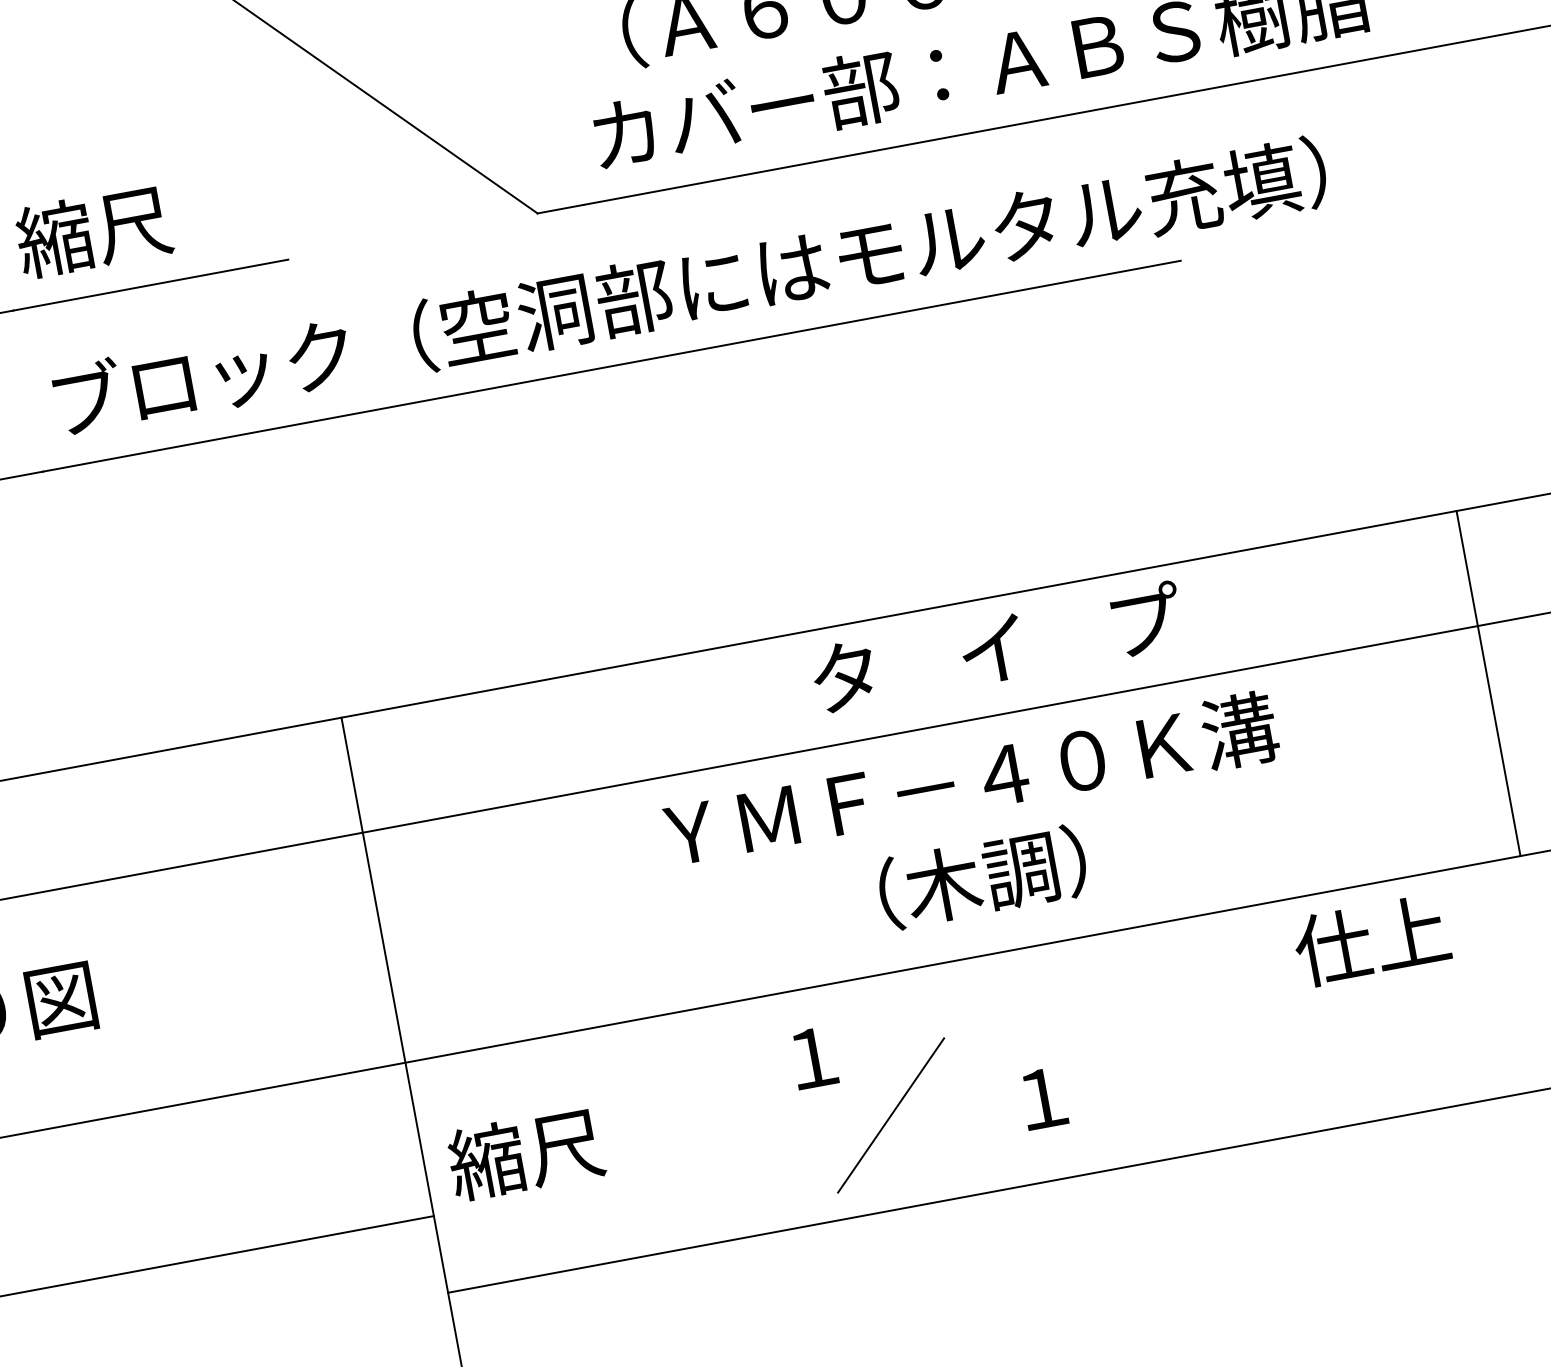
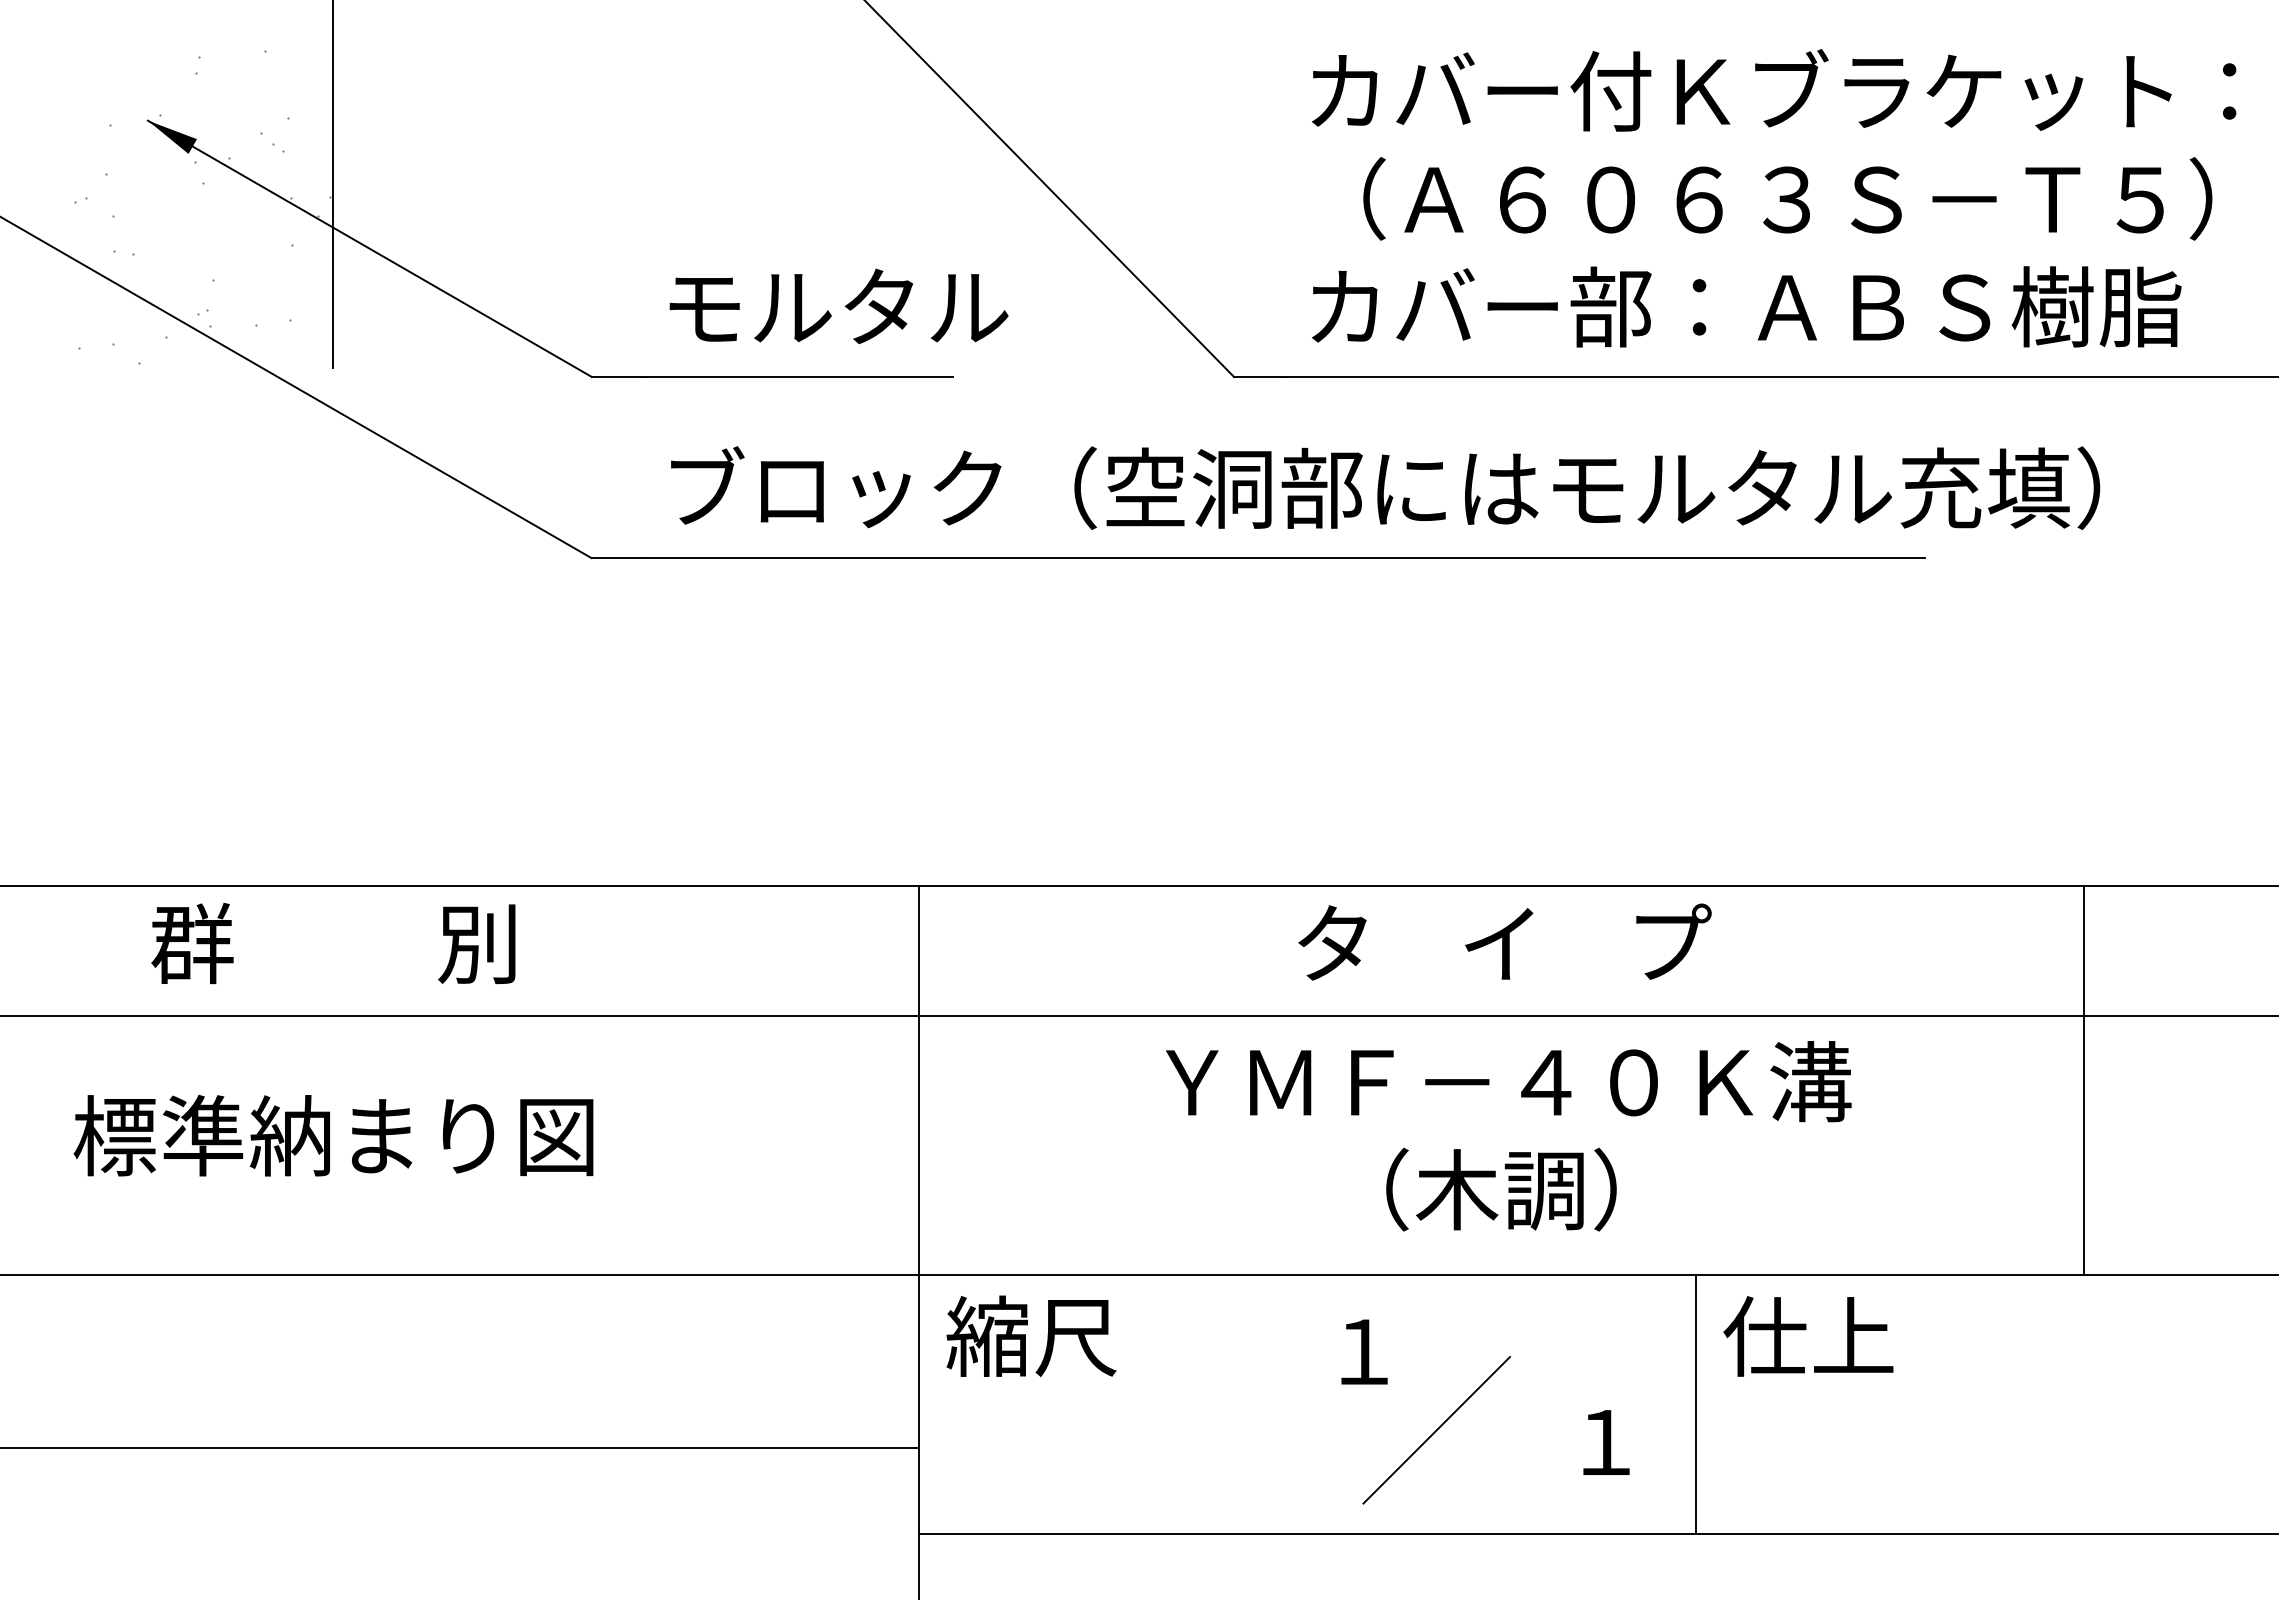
text: (172, 216) -> (835, 306), 縮尺 -> モルタル
text: (996, 646) -> (1504, 941), moved
line: (1488, 683) -> (2084, 1080), moved
text: (980, 829) -> (1508, 1136), moved
text: (1371, 940) -> (1808, 1336), moved
line: (1116, 1049) -> (1695, 1403), added
text: (525, 1153) -> (1031, 1335), moved

